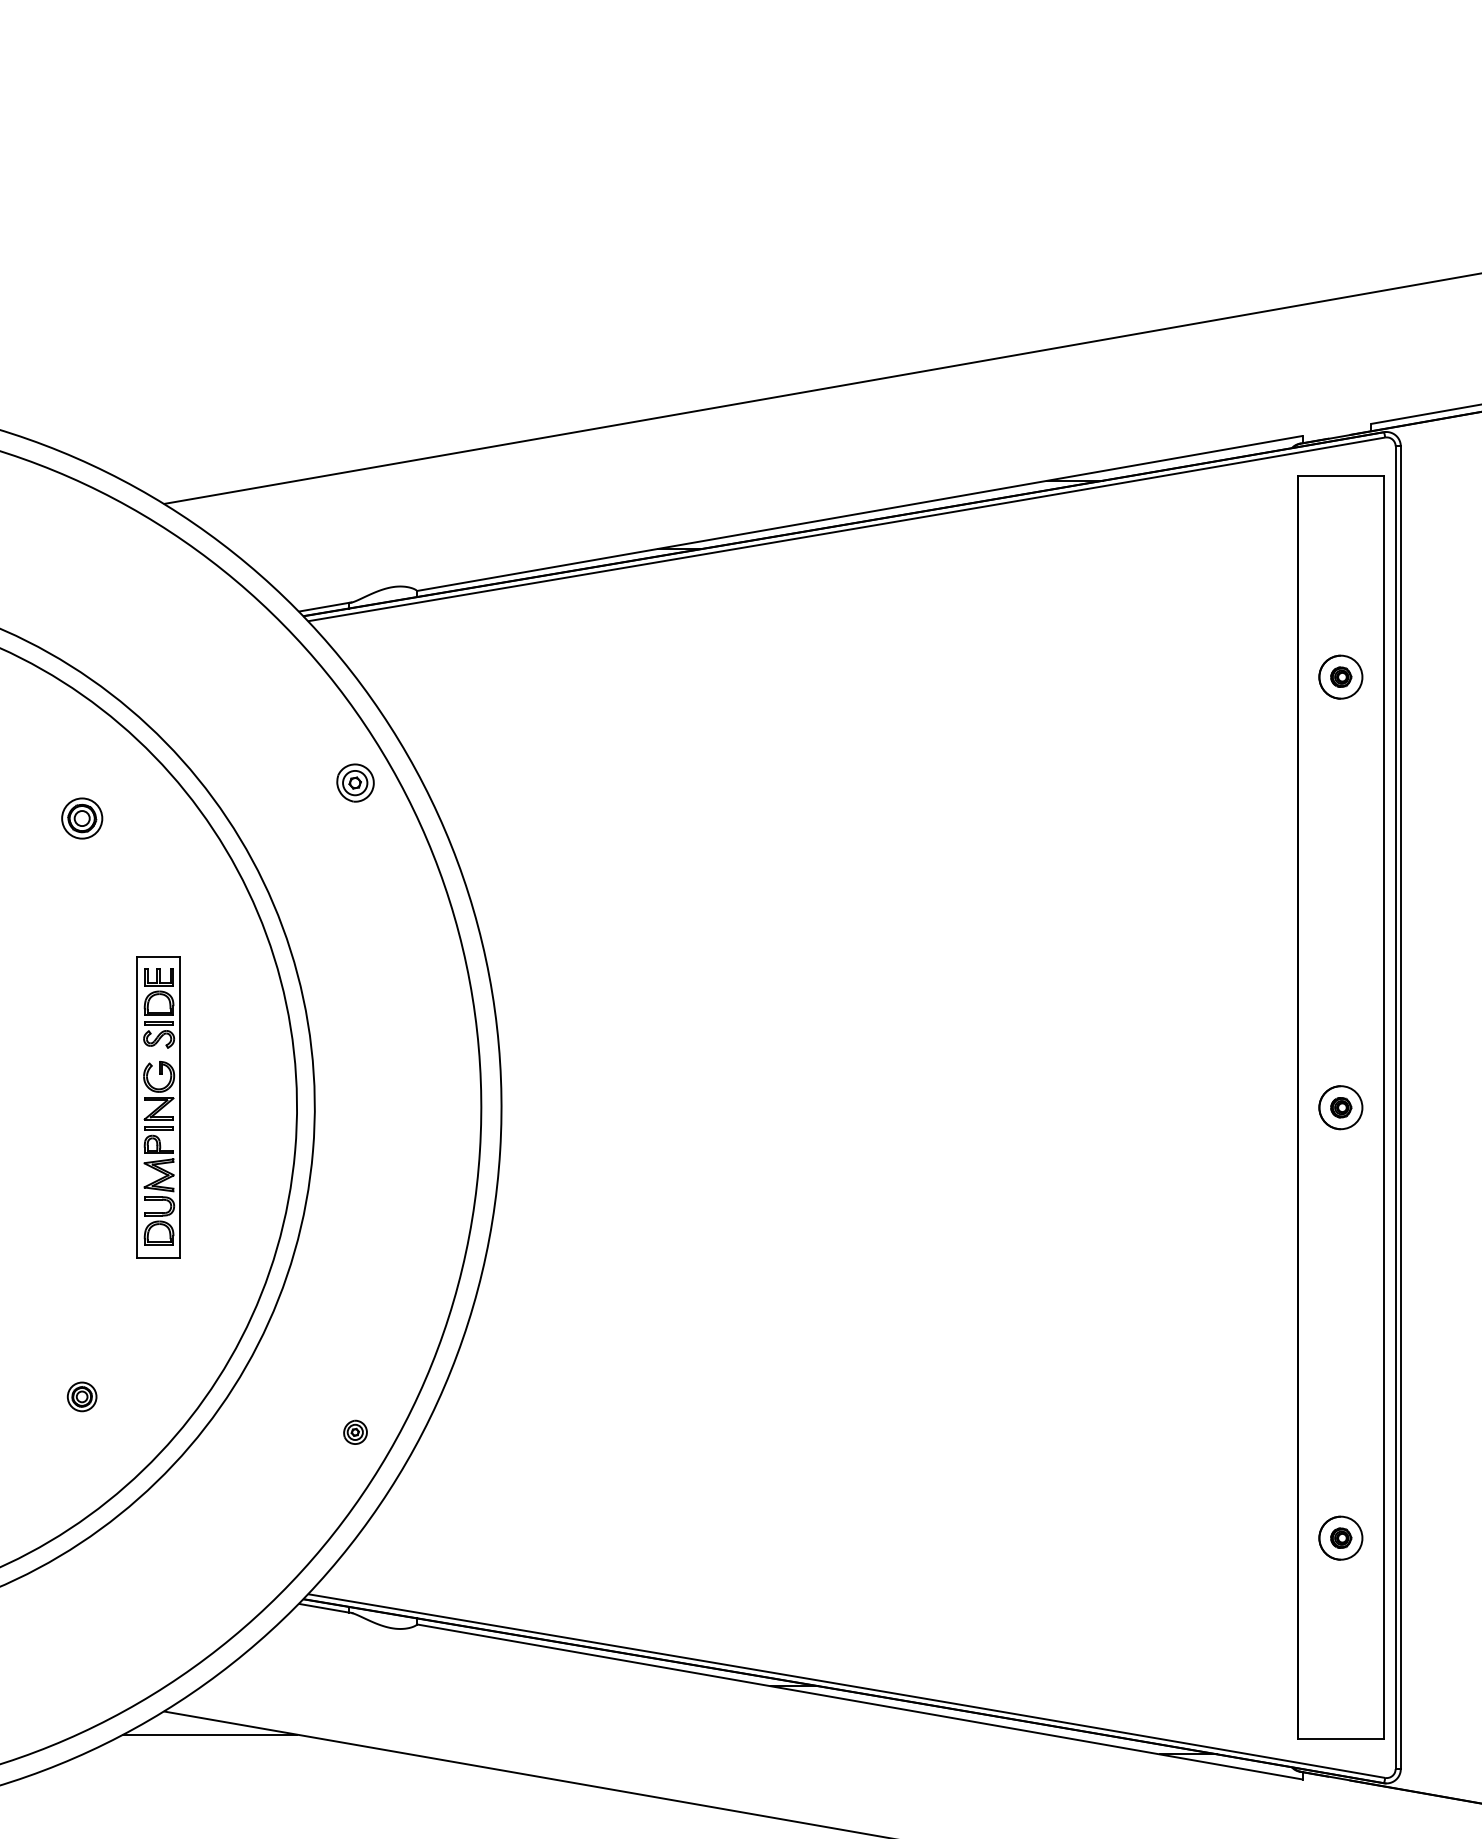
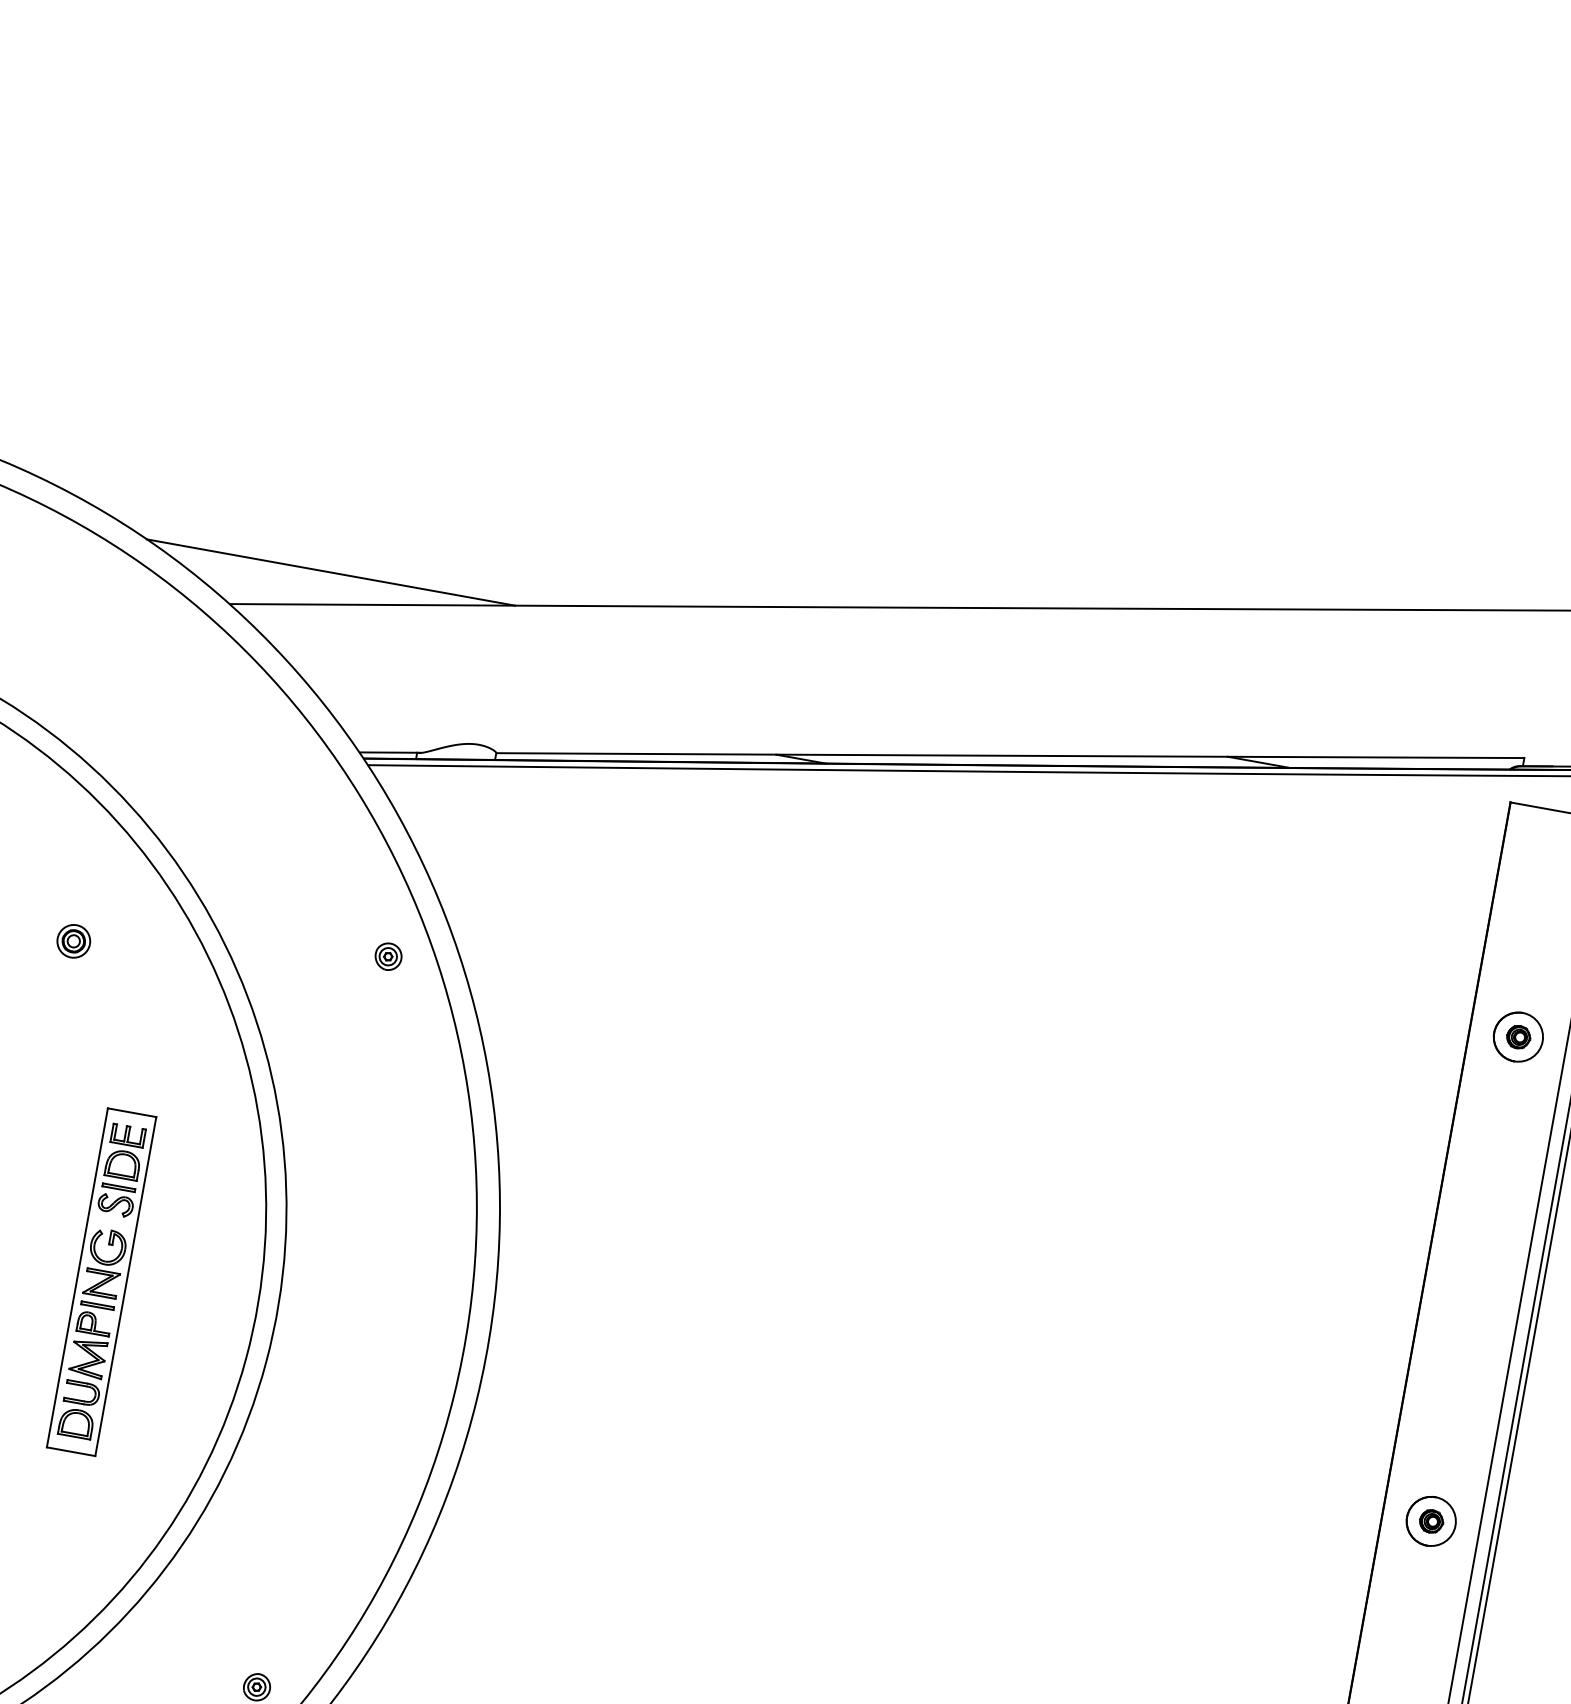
line: (246, 461) -> (330, 572), added
part: (355, 782) -> (388, 956), size x0.62
part: (81, 818) -> (73, 941), size x0.71

